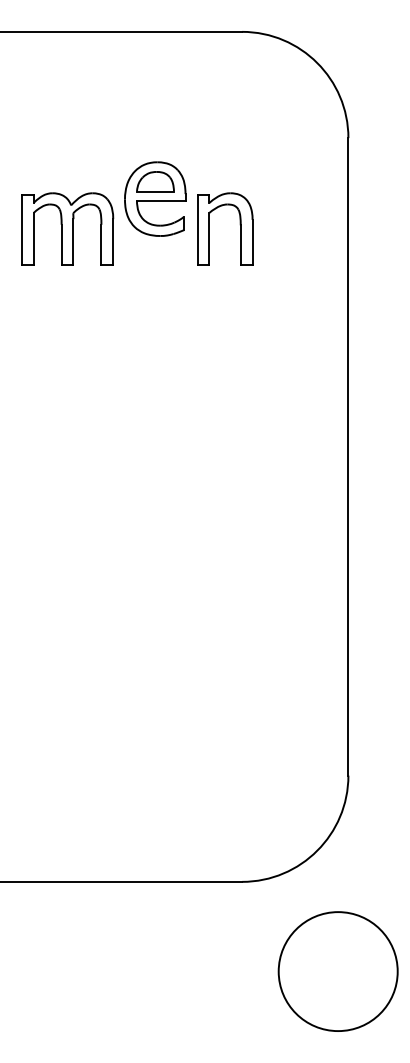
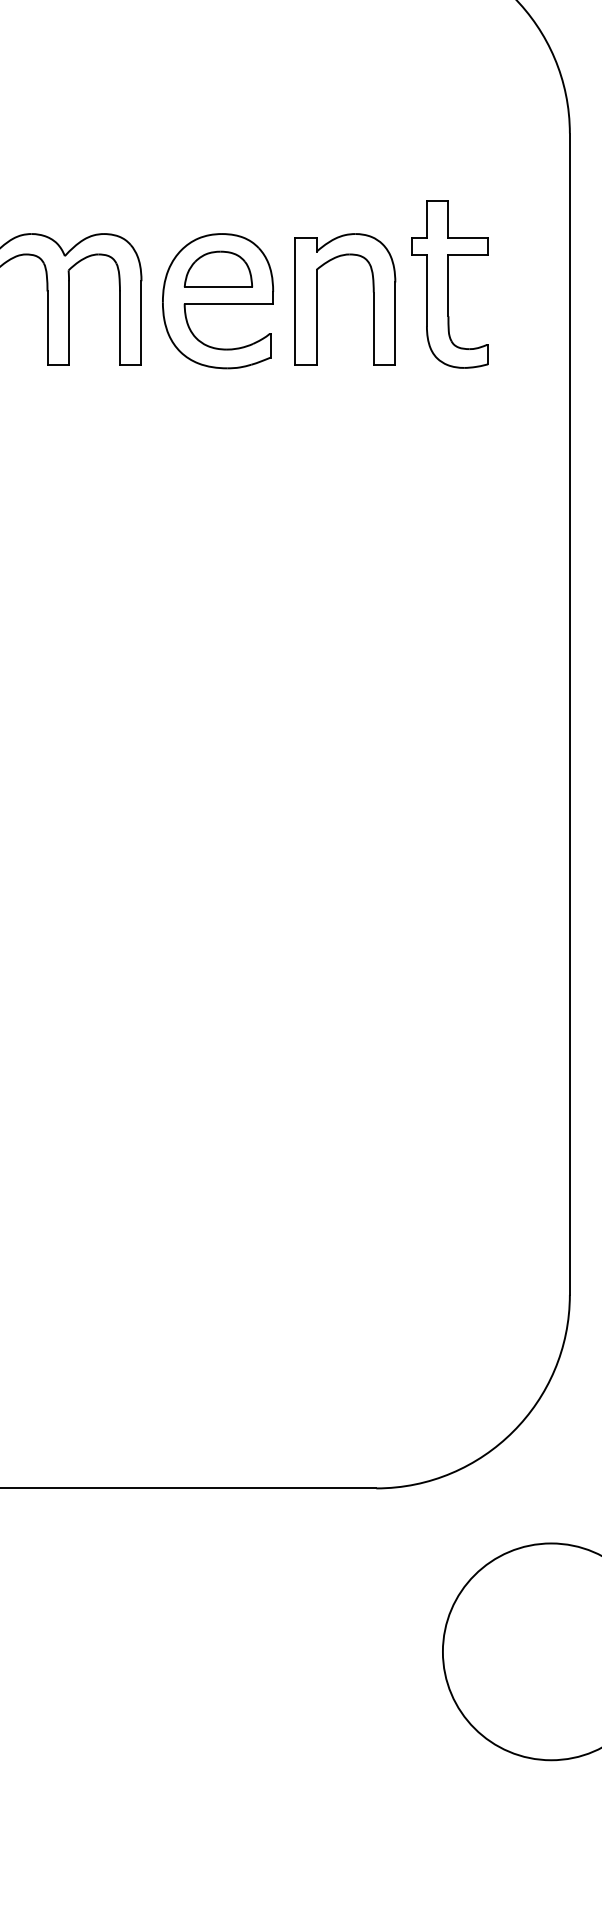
part: (155, 198) -> (218, 300), moved
part: (282, 220) -> (449, 283), added

